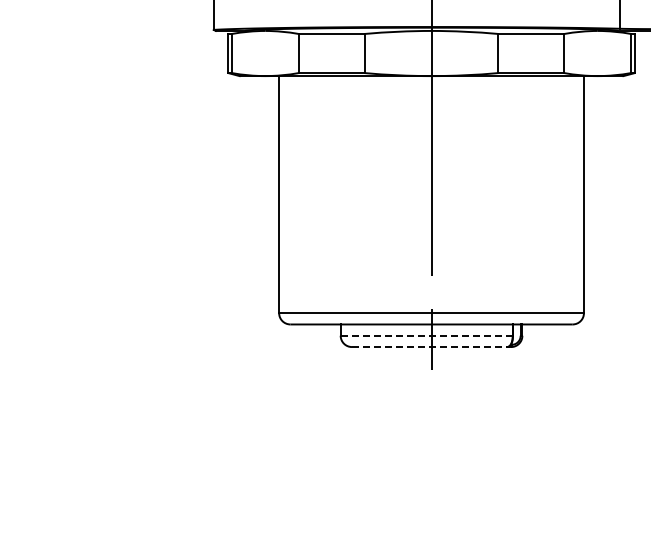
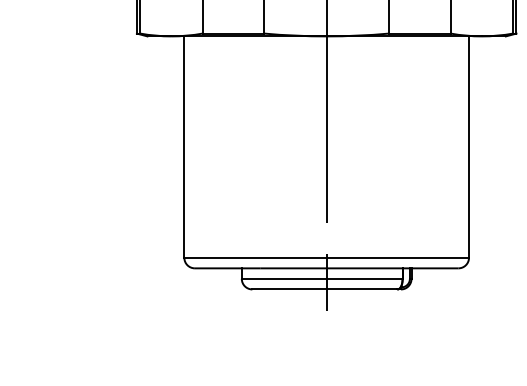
line: (427, 335) -> (322, 278), dashed -> solid
line: (429, 347) -> (324, 289), dashed -> solid

